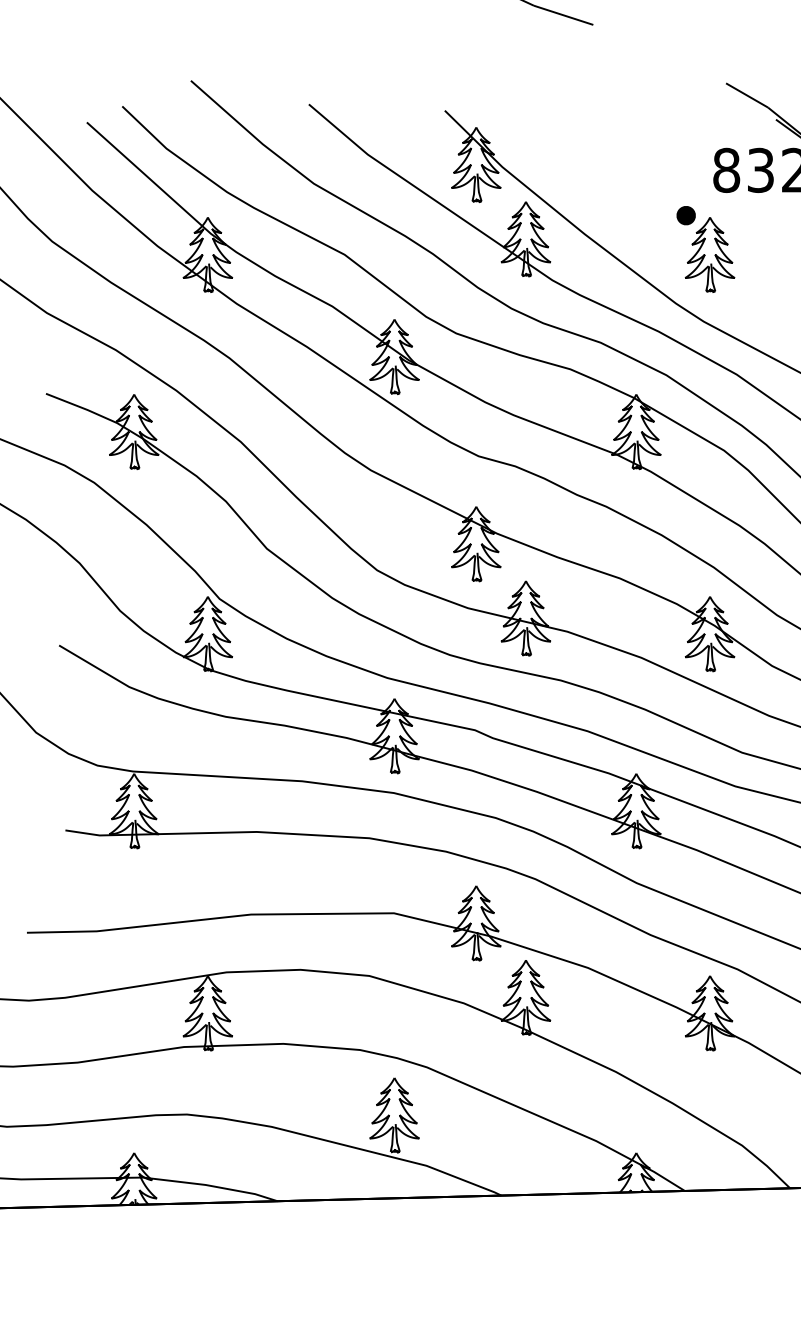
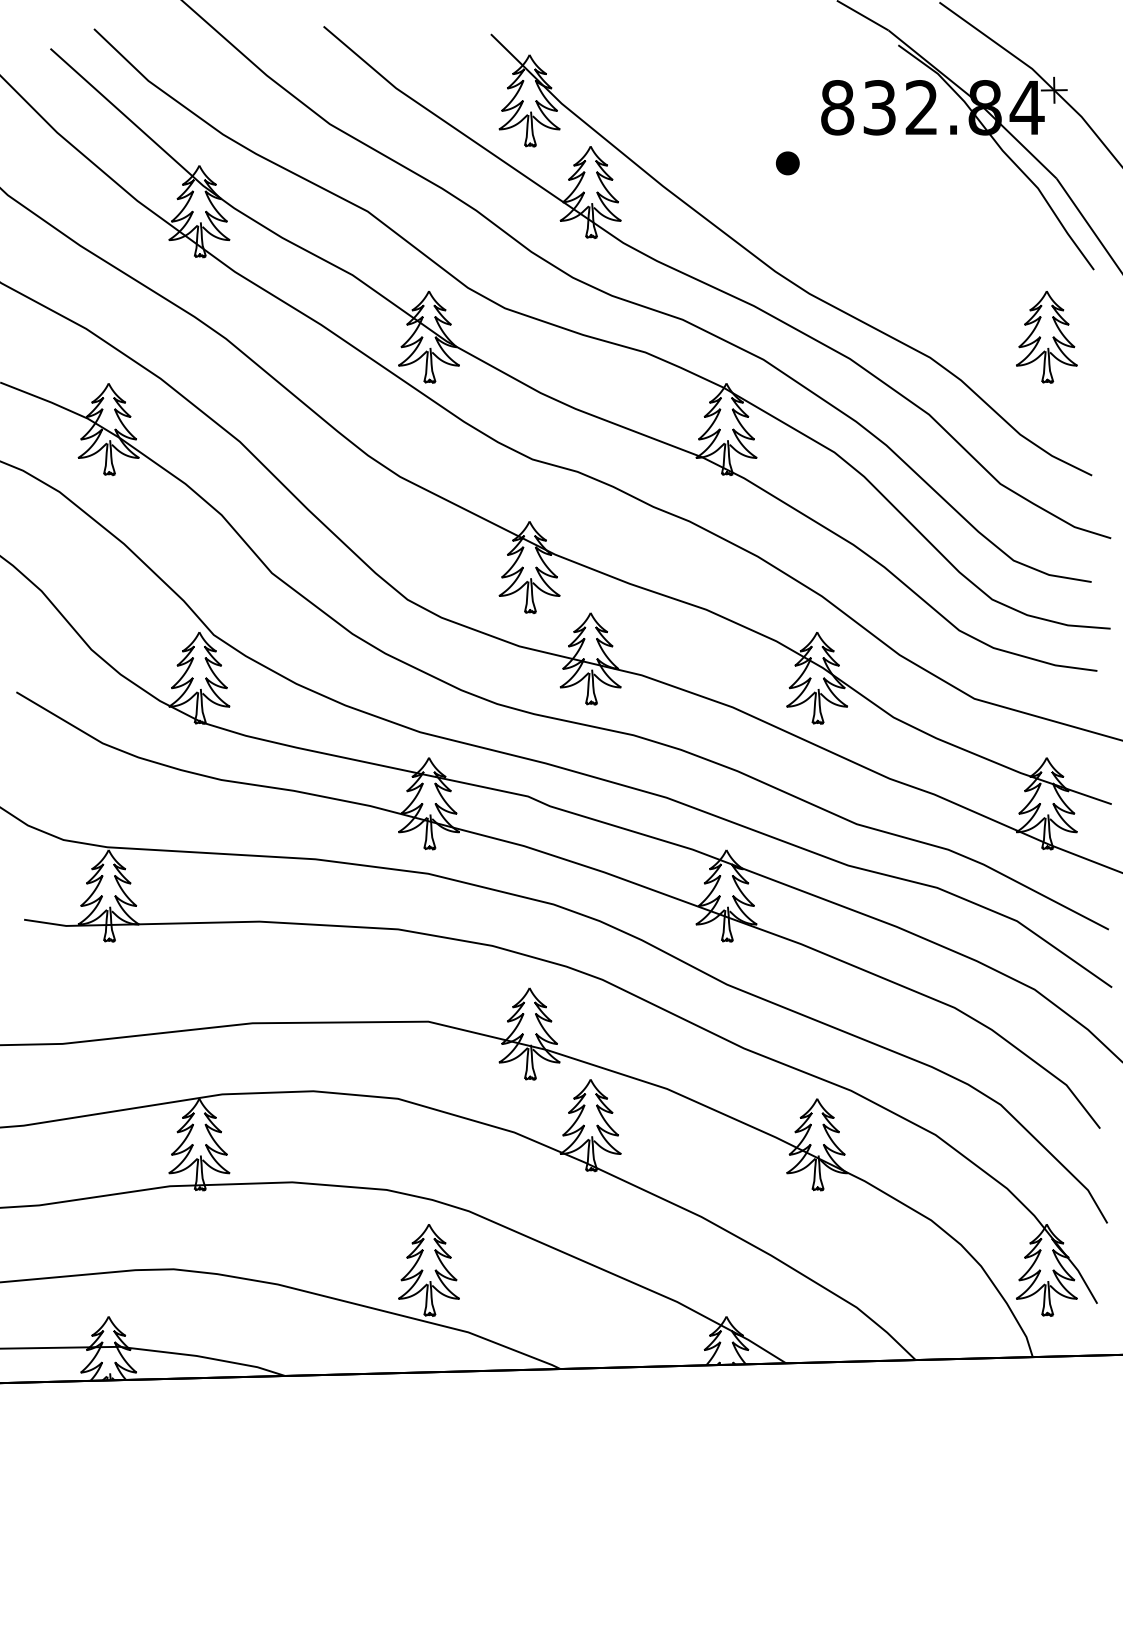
part: (710, 254) -> (817, 211), removed

